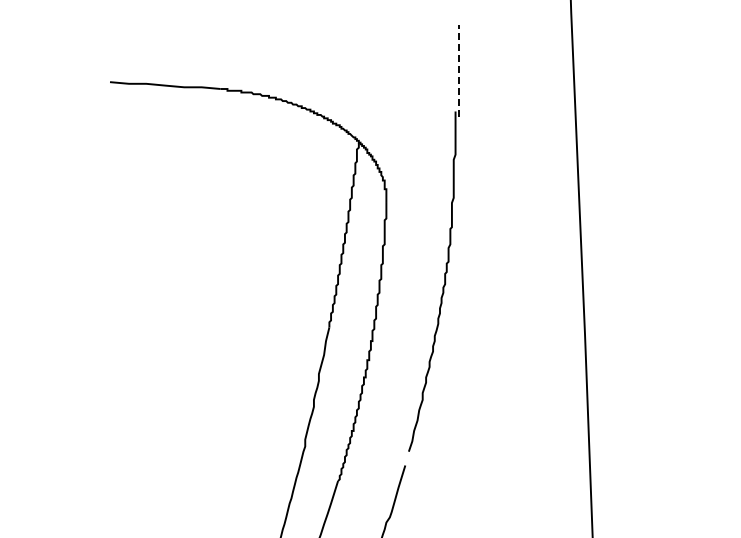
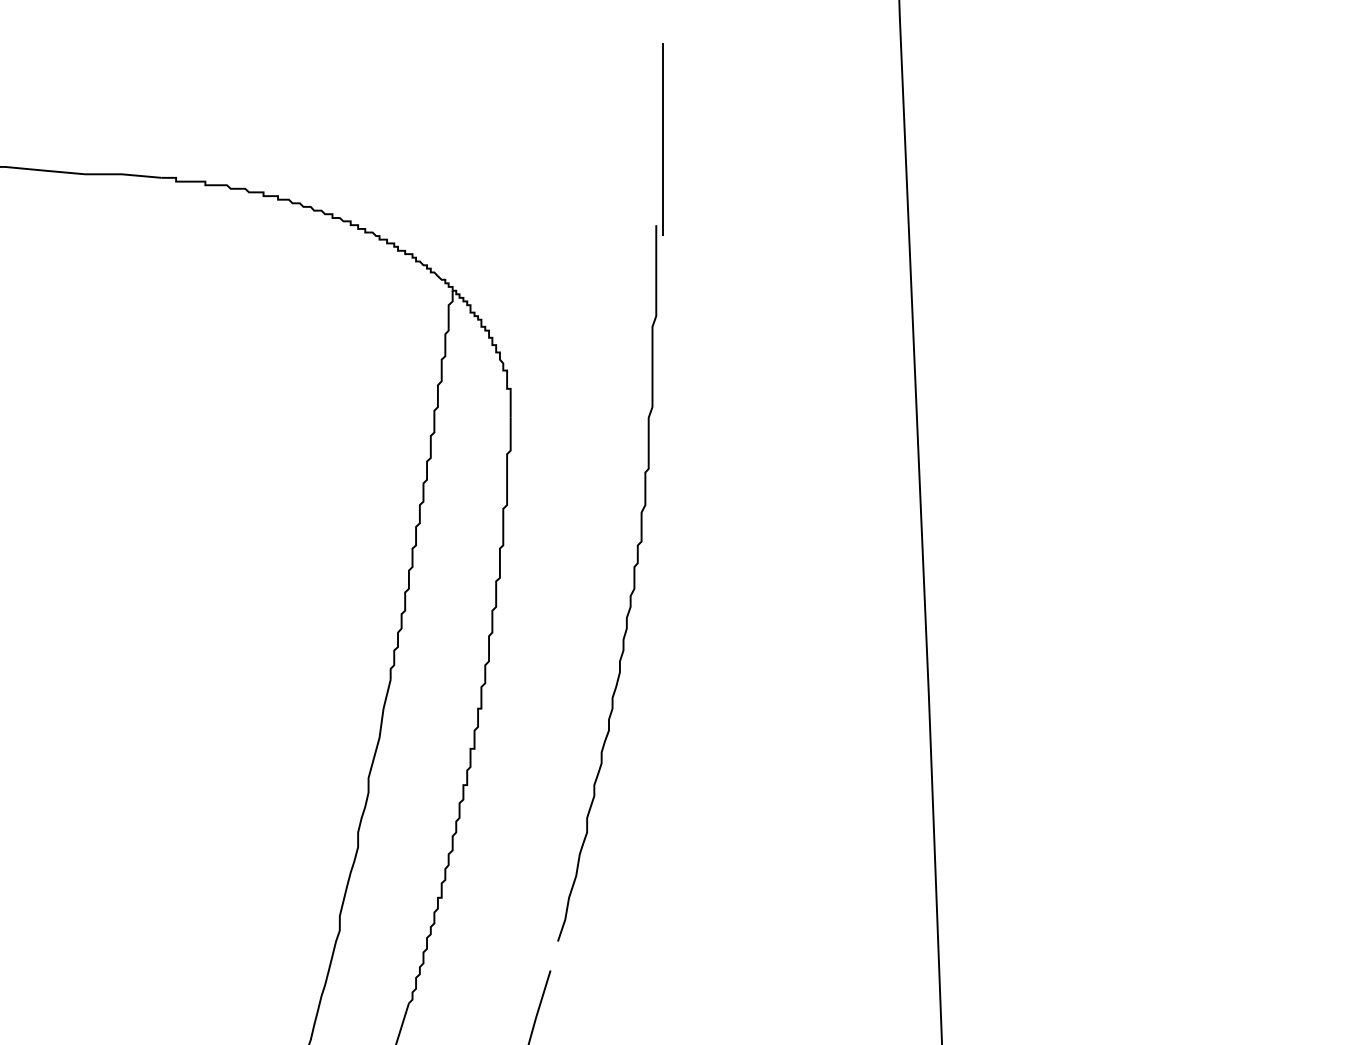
line: (458, 70) -> (662, 138), dashed -> solid

